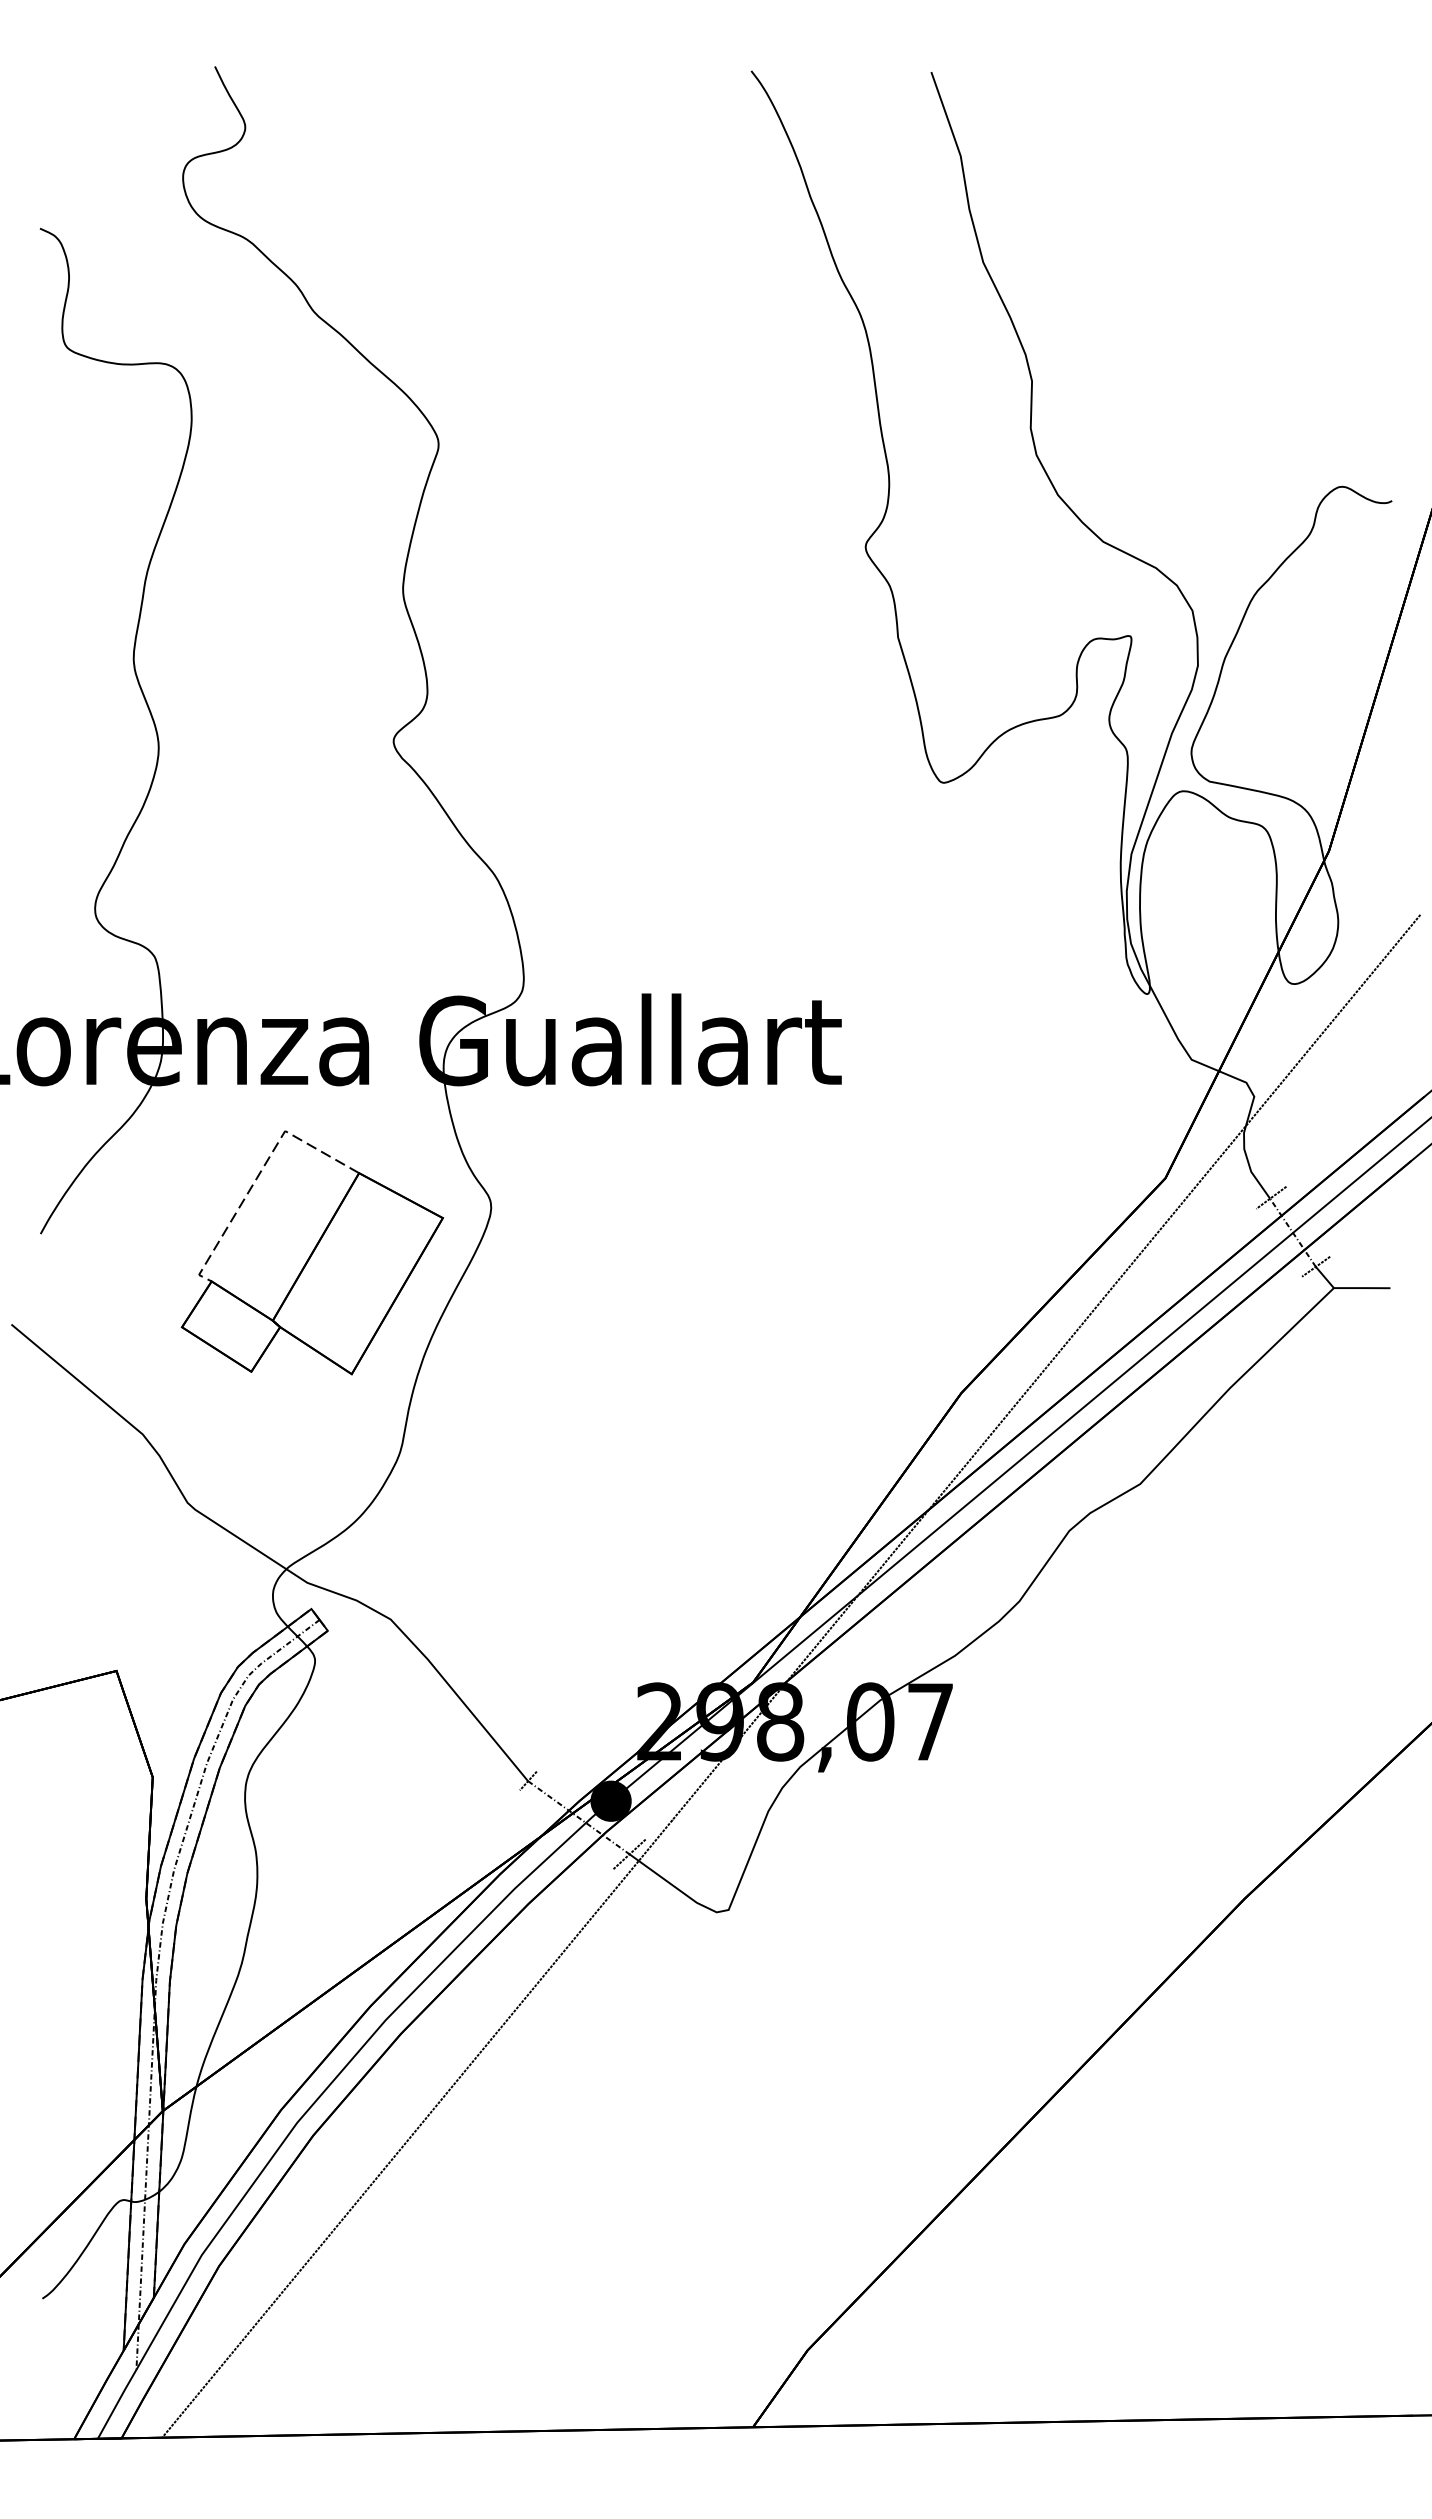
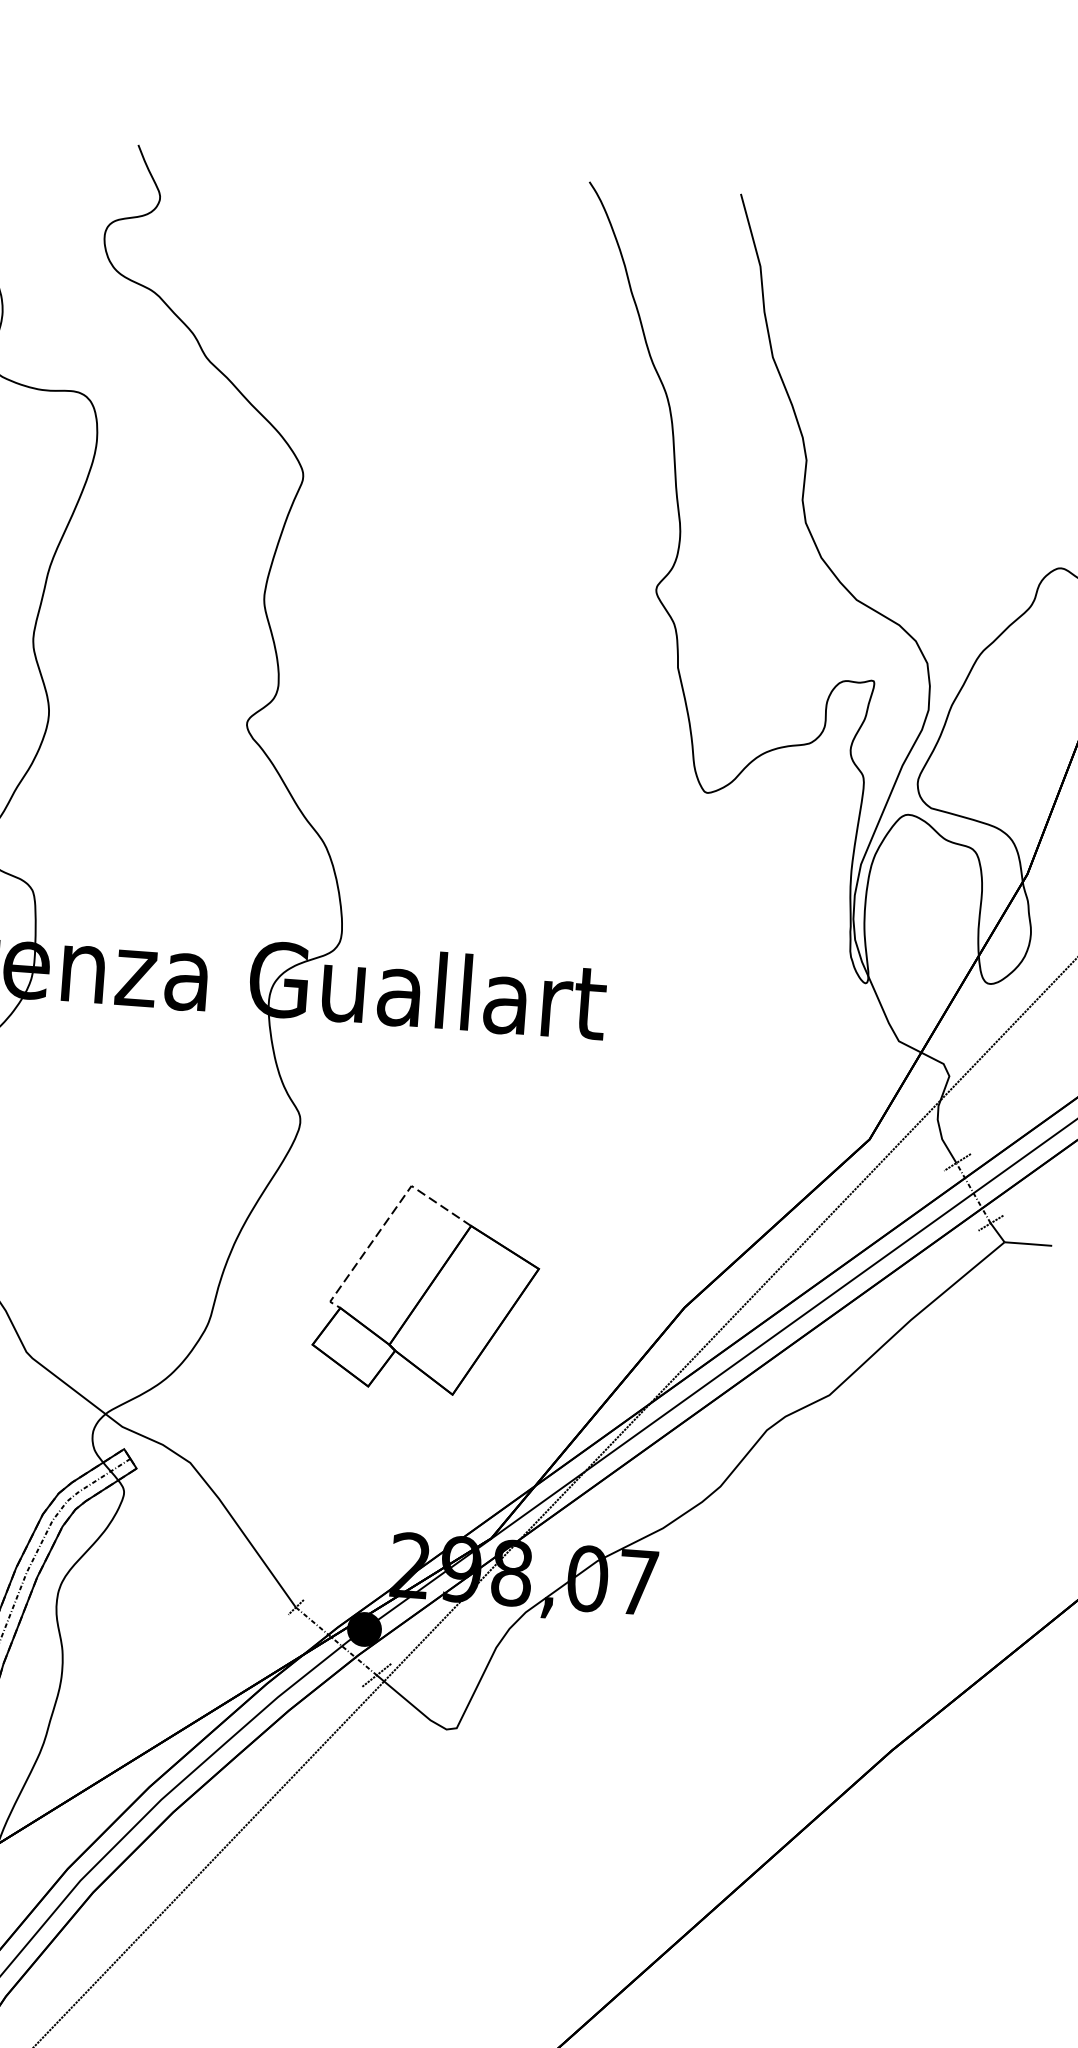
part: (312, 1252) -> (427, 1289), moved

